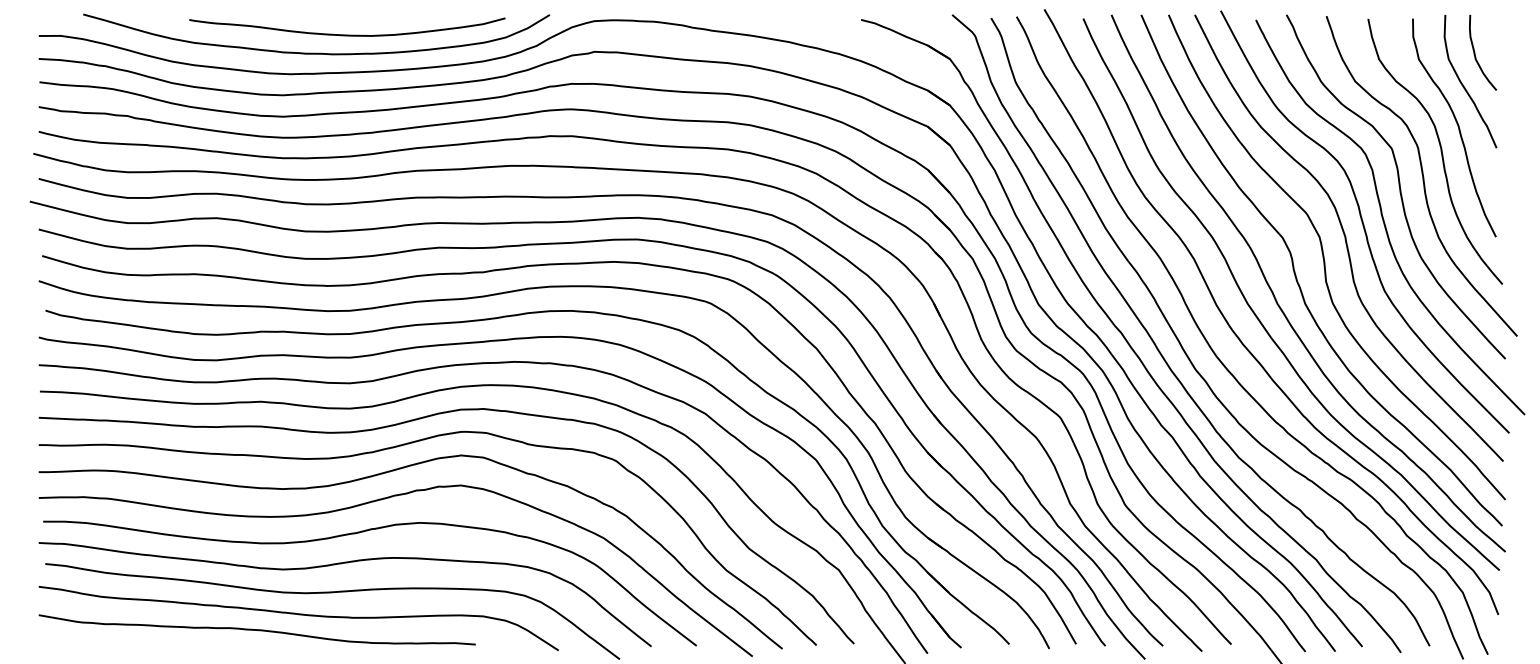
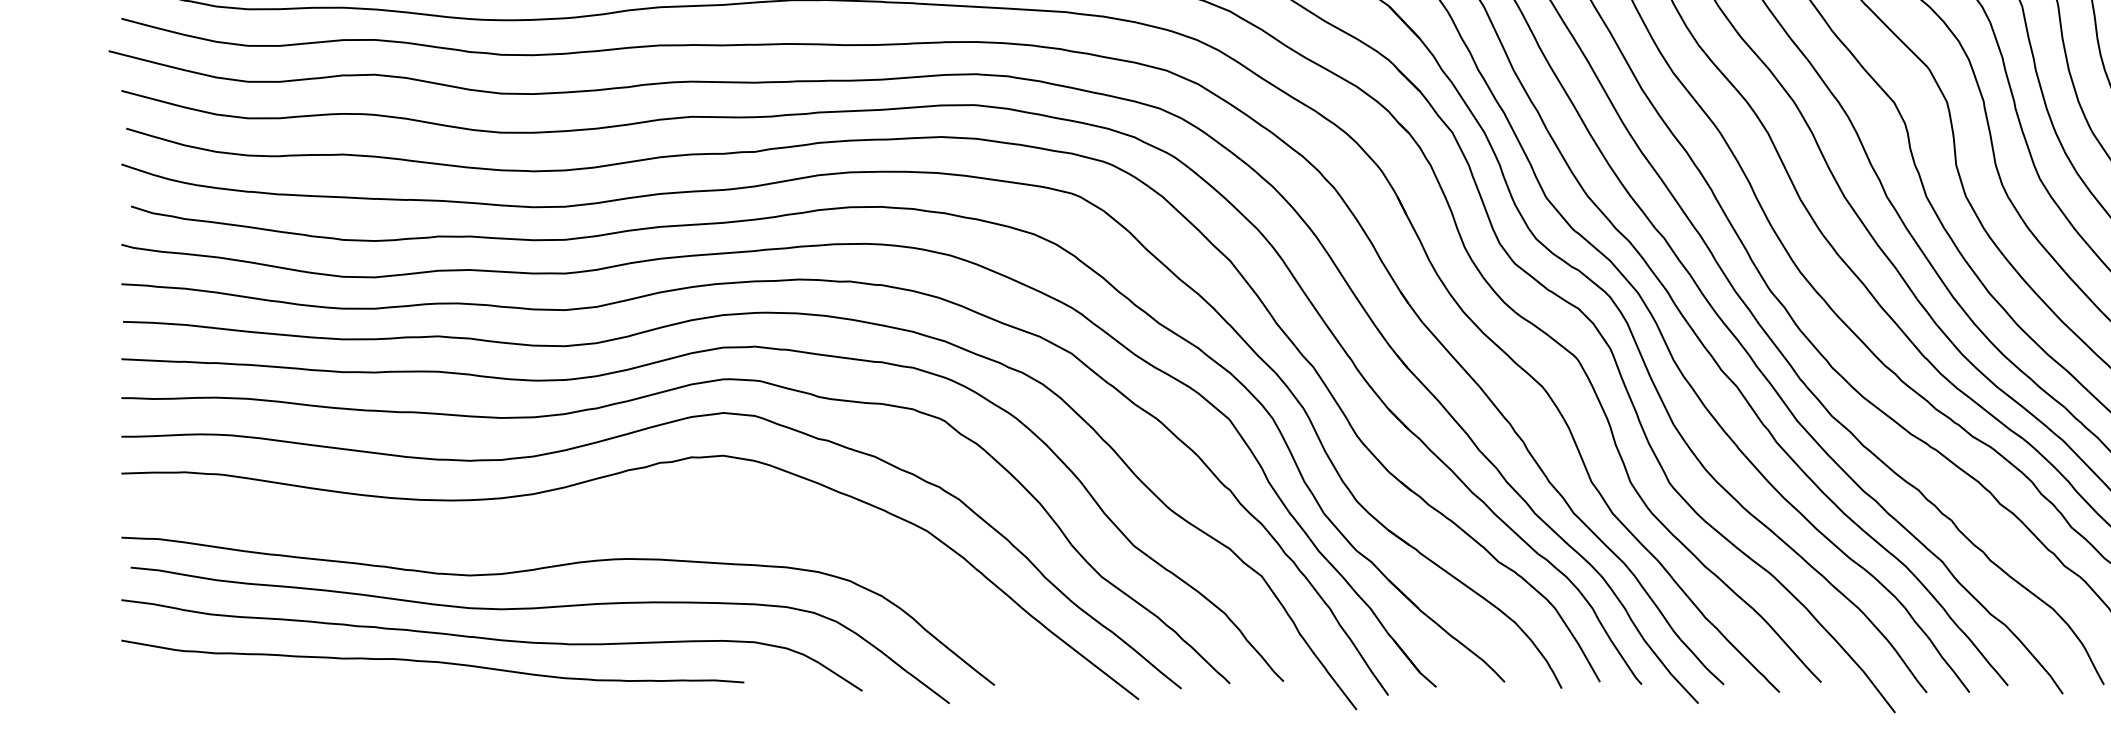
curve: (355, 534) -> (572, 525), removed

